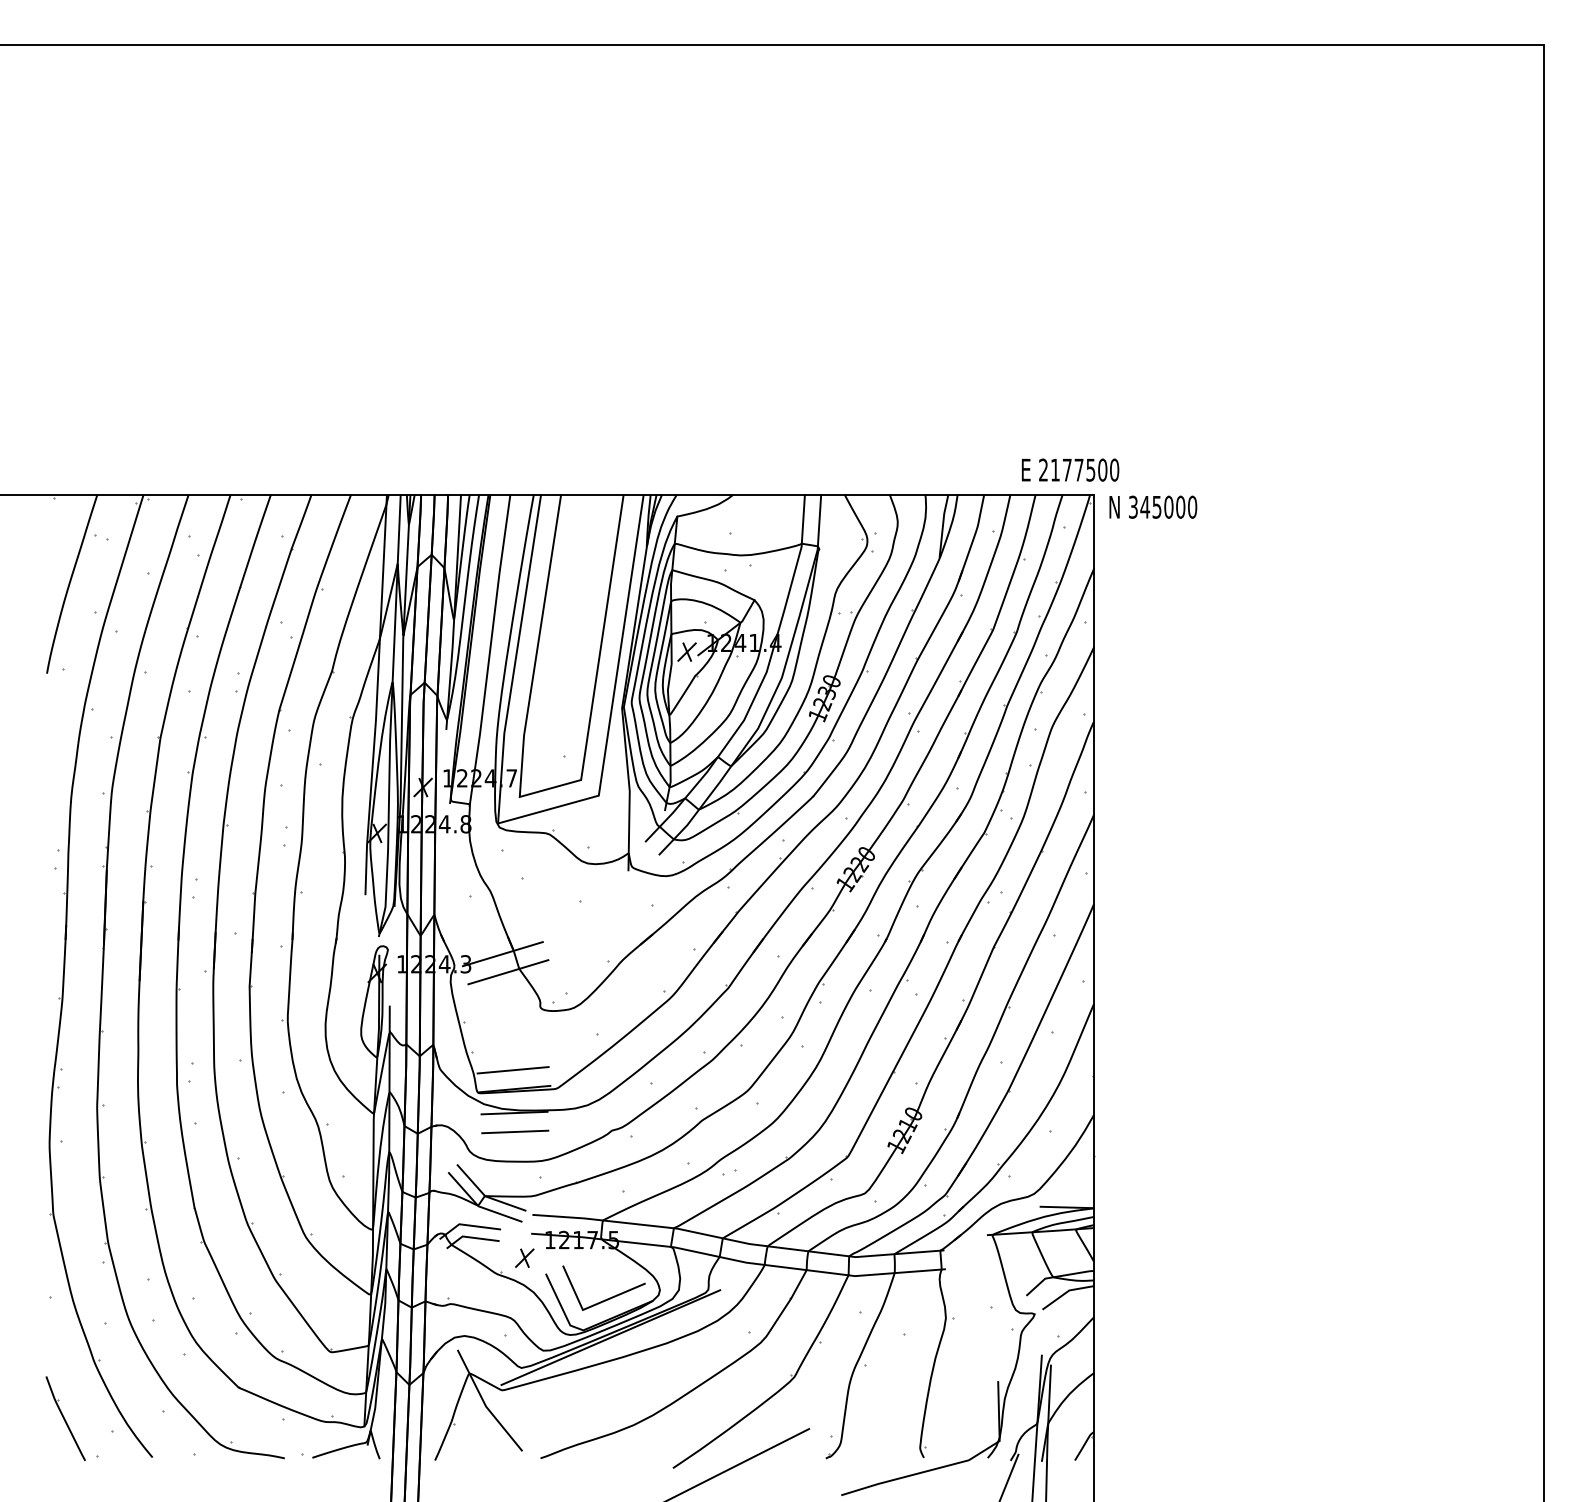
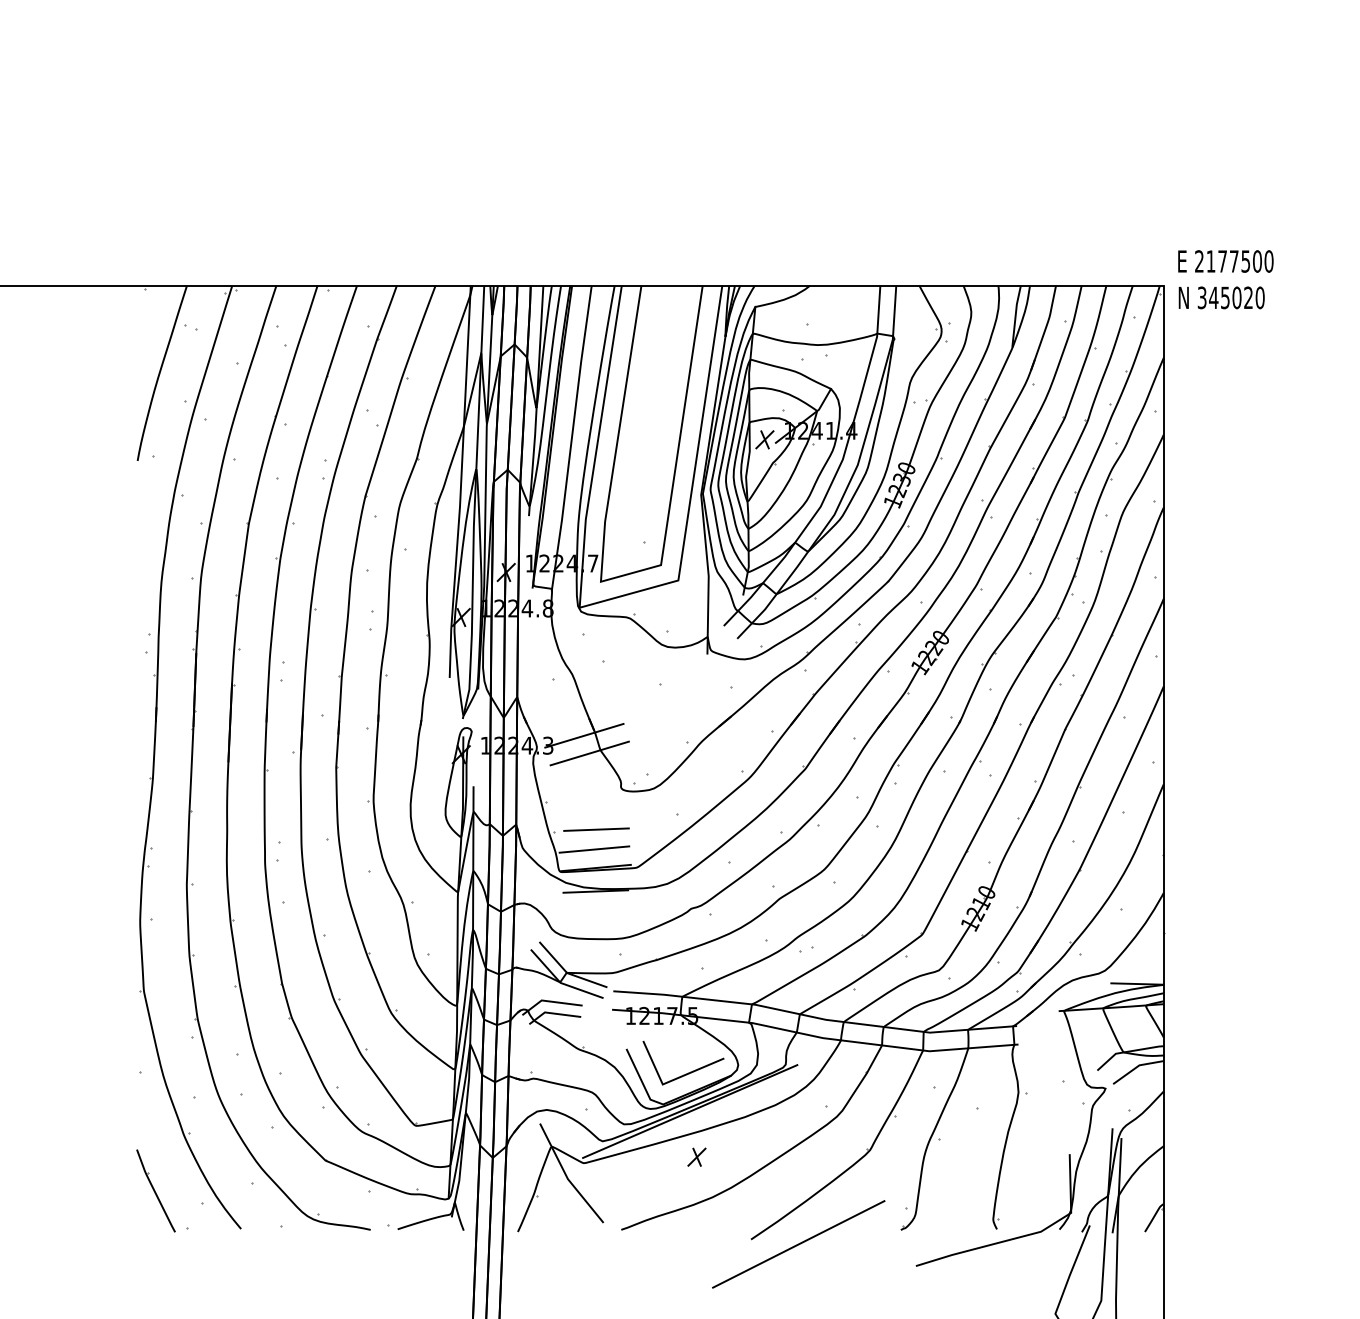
text: (1070, 469) -> (1225, 260), moved
text: (1180, 506) -> (1248, 297), 345000 -> 345020
line: (515, 1131) -> (596, 829), moved
part: (524, 1257) -> (696, 1156), moved

